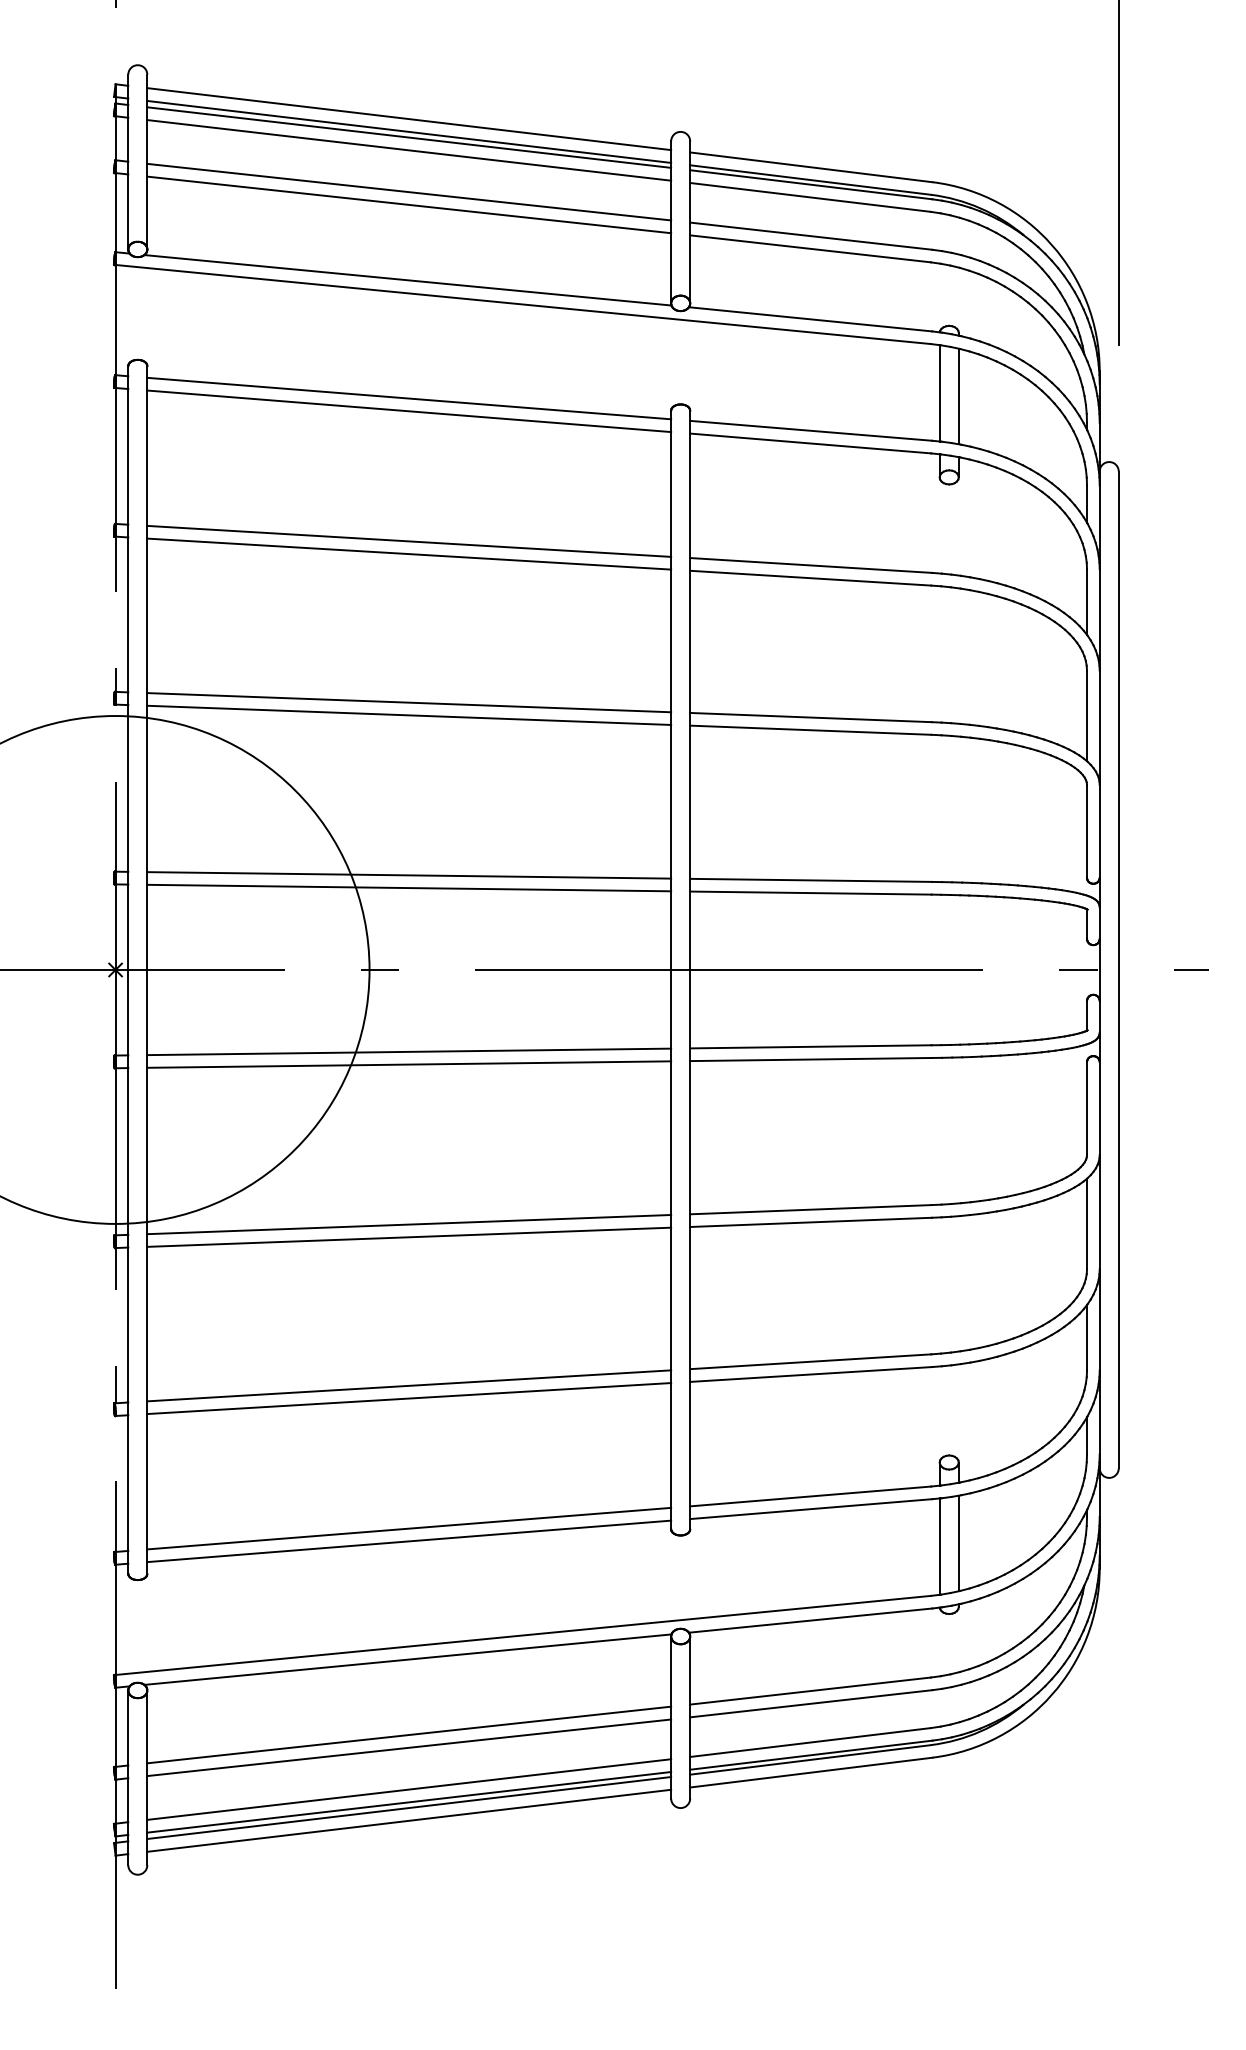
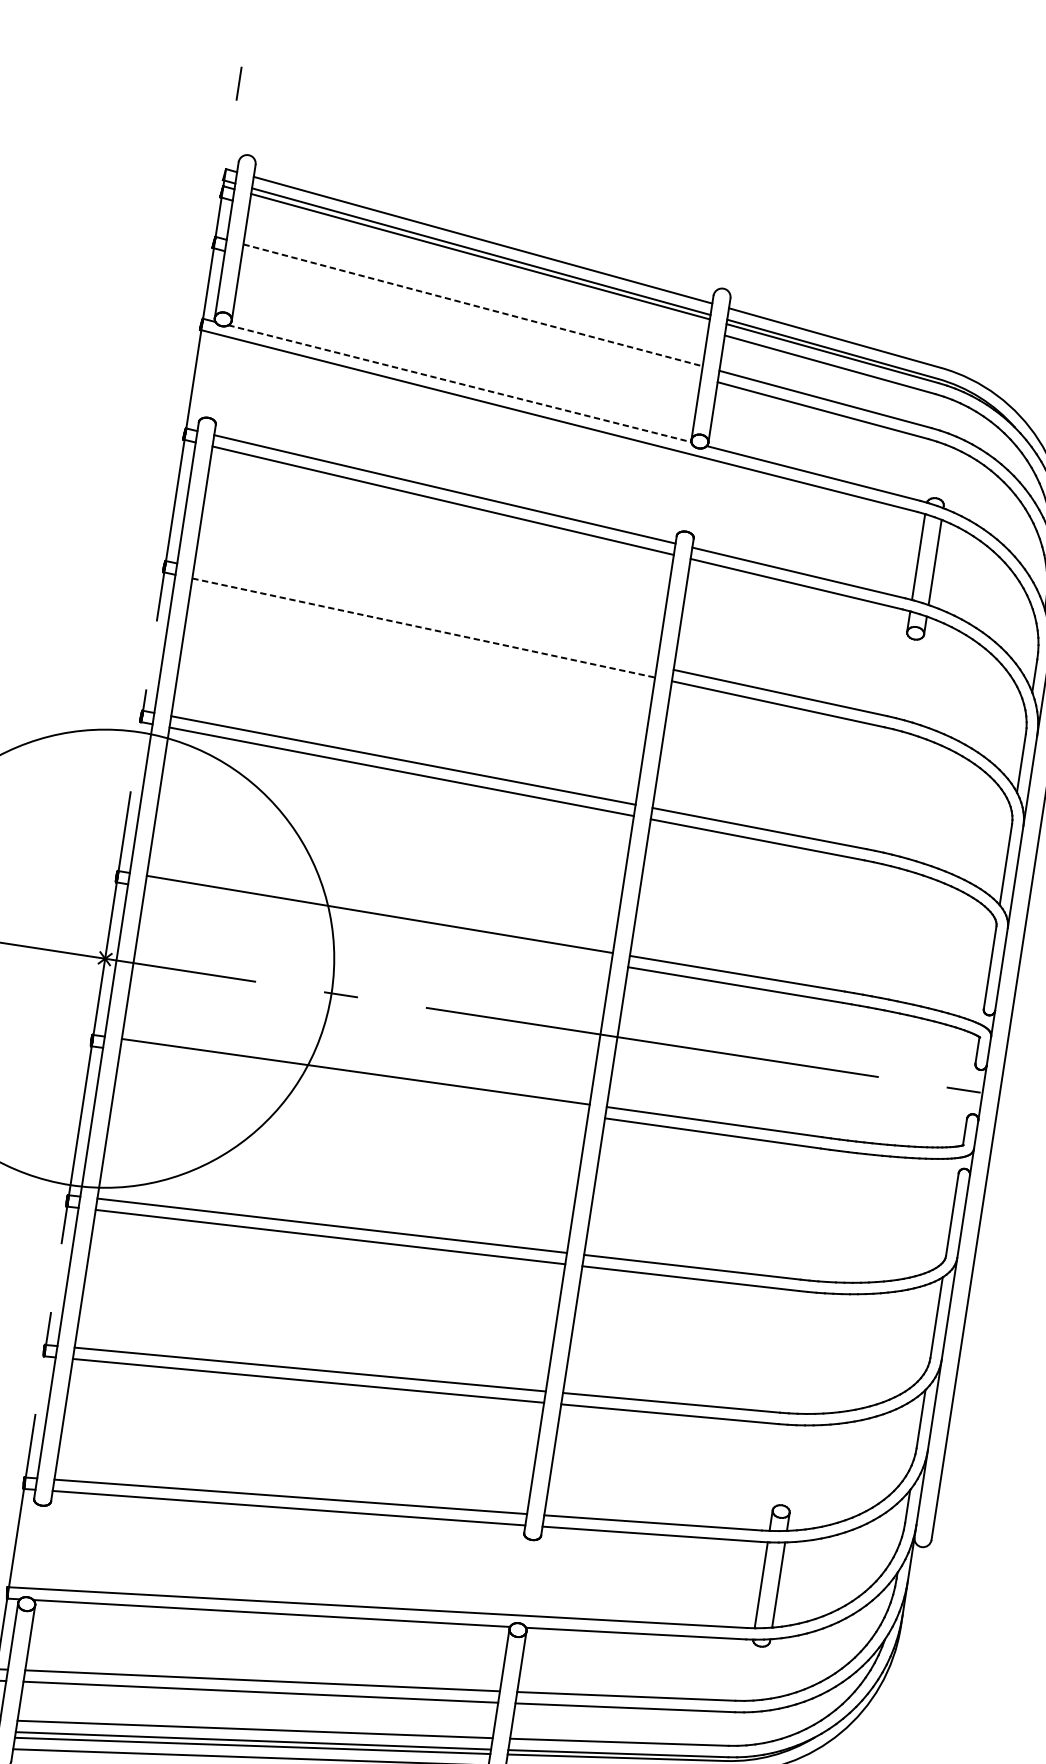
line: (409, 150) -> (479, 268), removed
line: (409, 192) -> (473, 305), solid -> dashed
line: (409, 204) -> (471, 316), removed
line: (407, 280) -> (459, 383), solid -> dashed
line: (409, 540) -> (425, 615), removed
line: (409, 554) -> (423, 628), solid -> dashed
line: (409, 887) -> (378, 925), removed
line: (409, 1064) -> (354, 1083), removed

